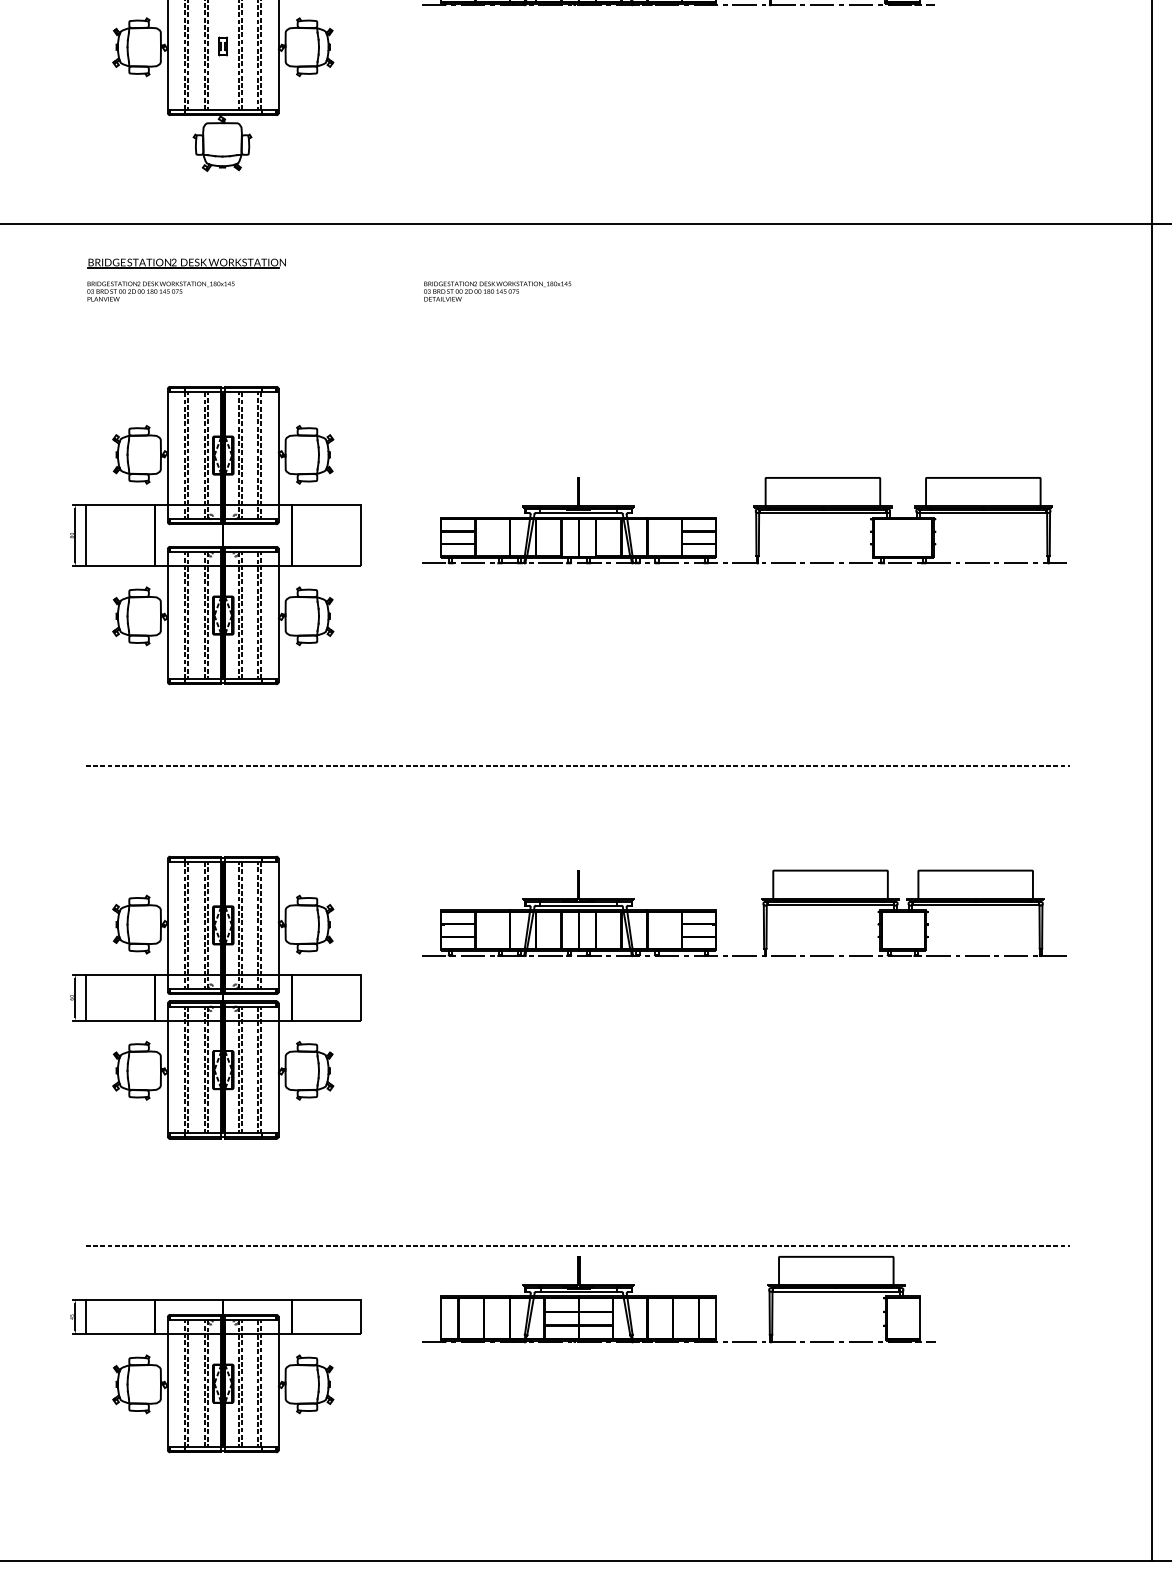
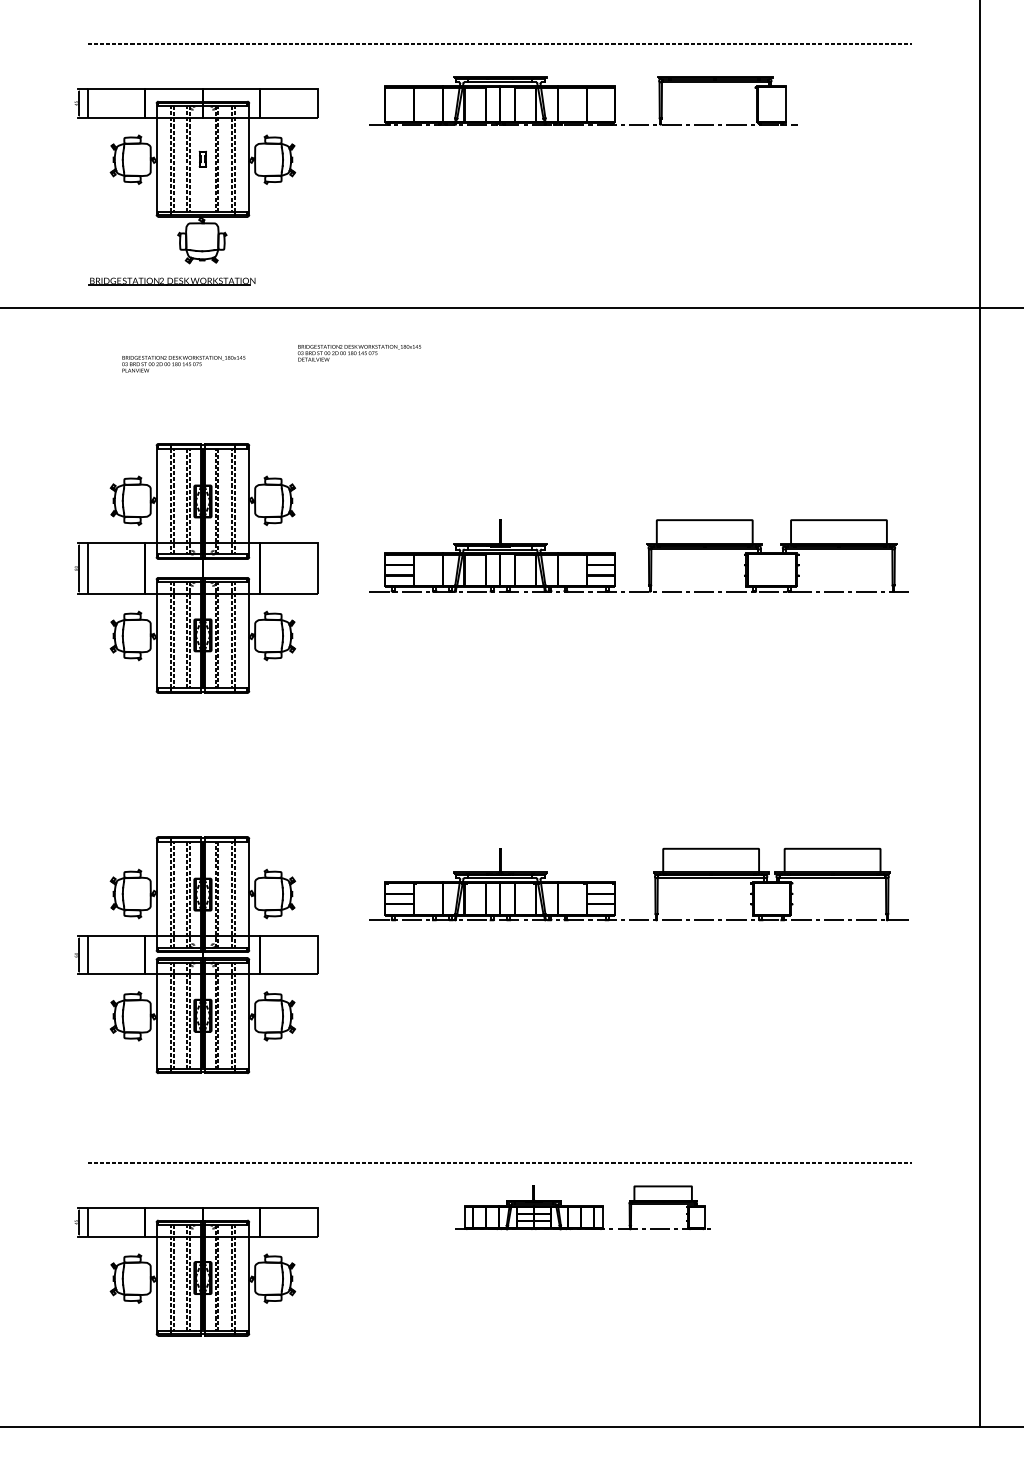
part: (185, 263) -> (171, 281), moved
text: (160, 291) -> (183, 364), moved
text: (497, 291) -> (359, 353), moved
line: (577, 765) -> (499, 760), removed
part: (678, 1299) -> (583, 1207), size x0.6

